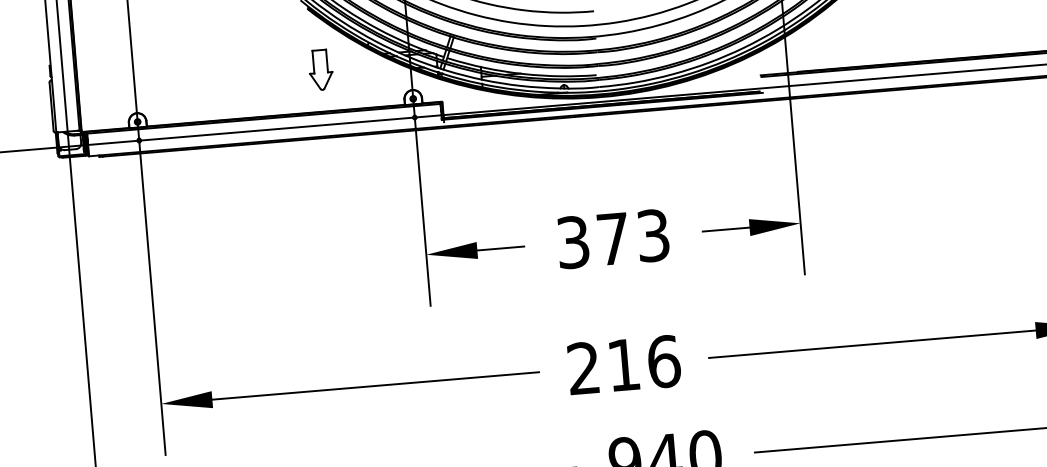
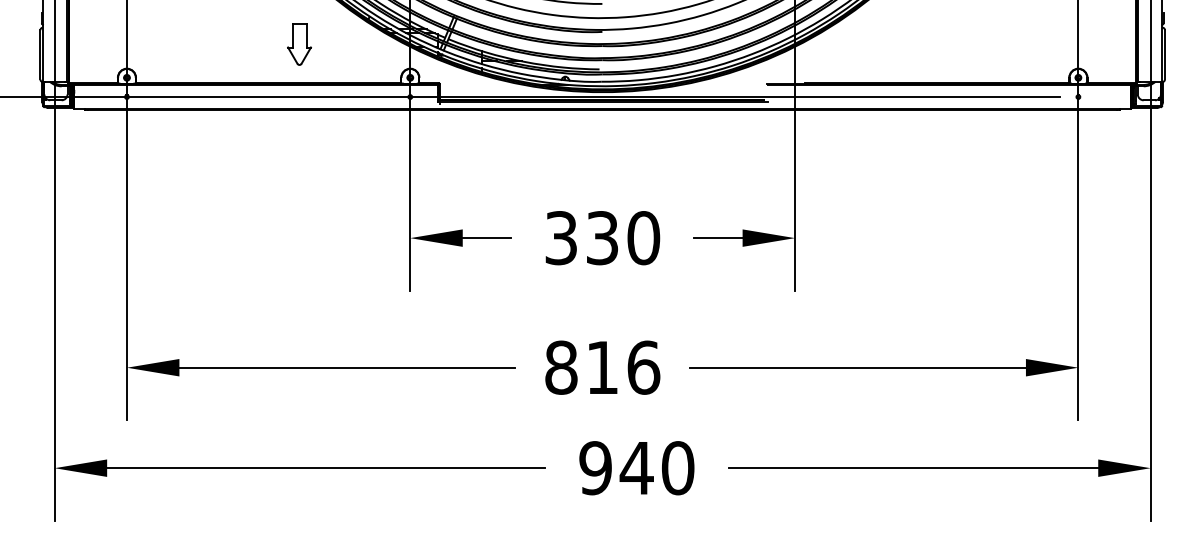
part: (320, 70) -> (299, 44), moved
text: (633, 237) -> (623, 238), 373 -> 330
text: (583, 368) -> (561, 367), 216 -> 816

